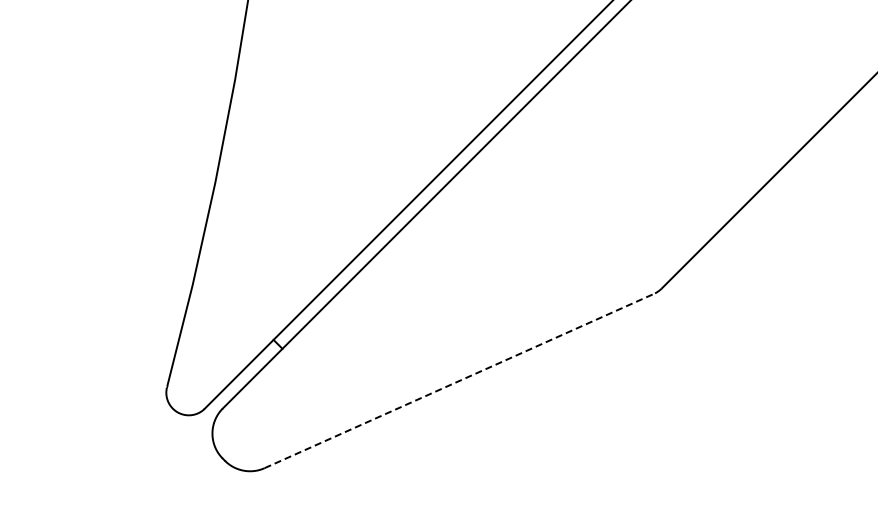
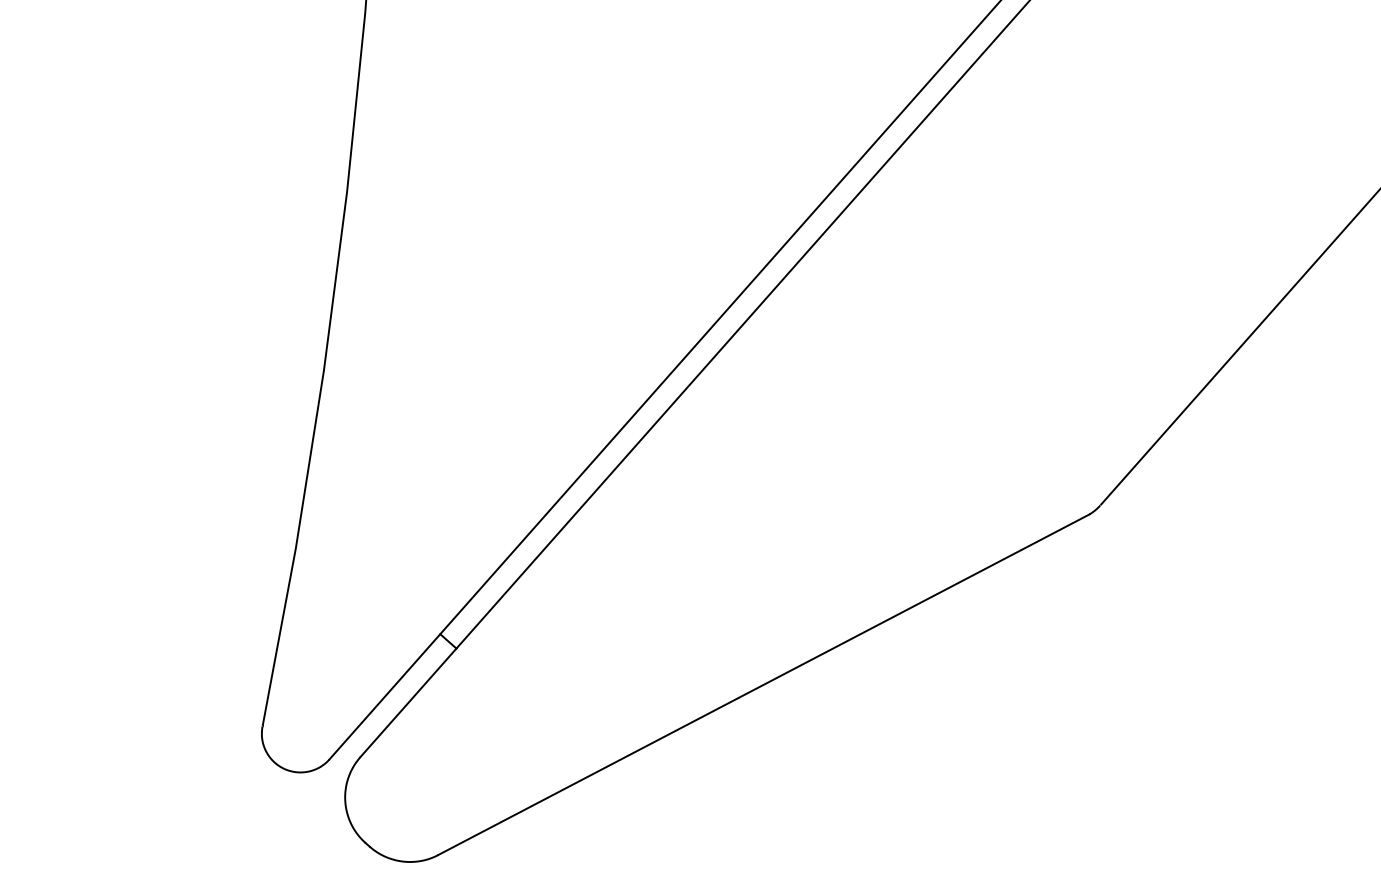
line: (459, 380) -> (763, 684), dashed -> solid

